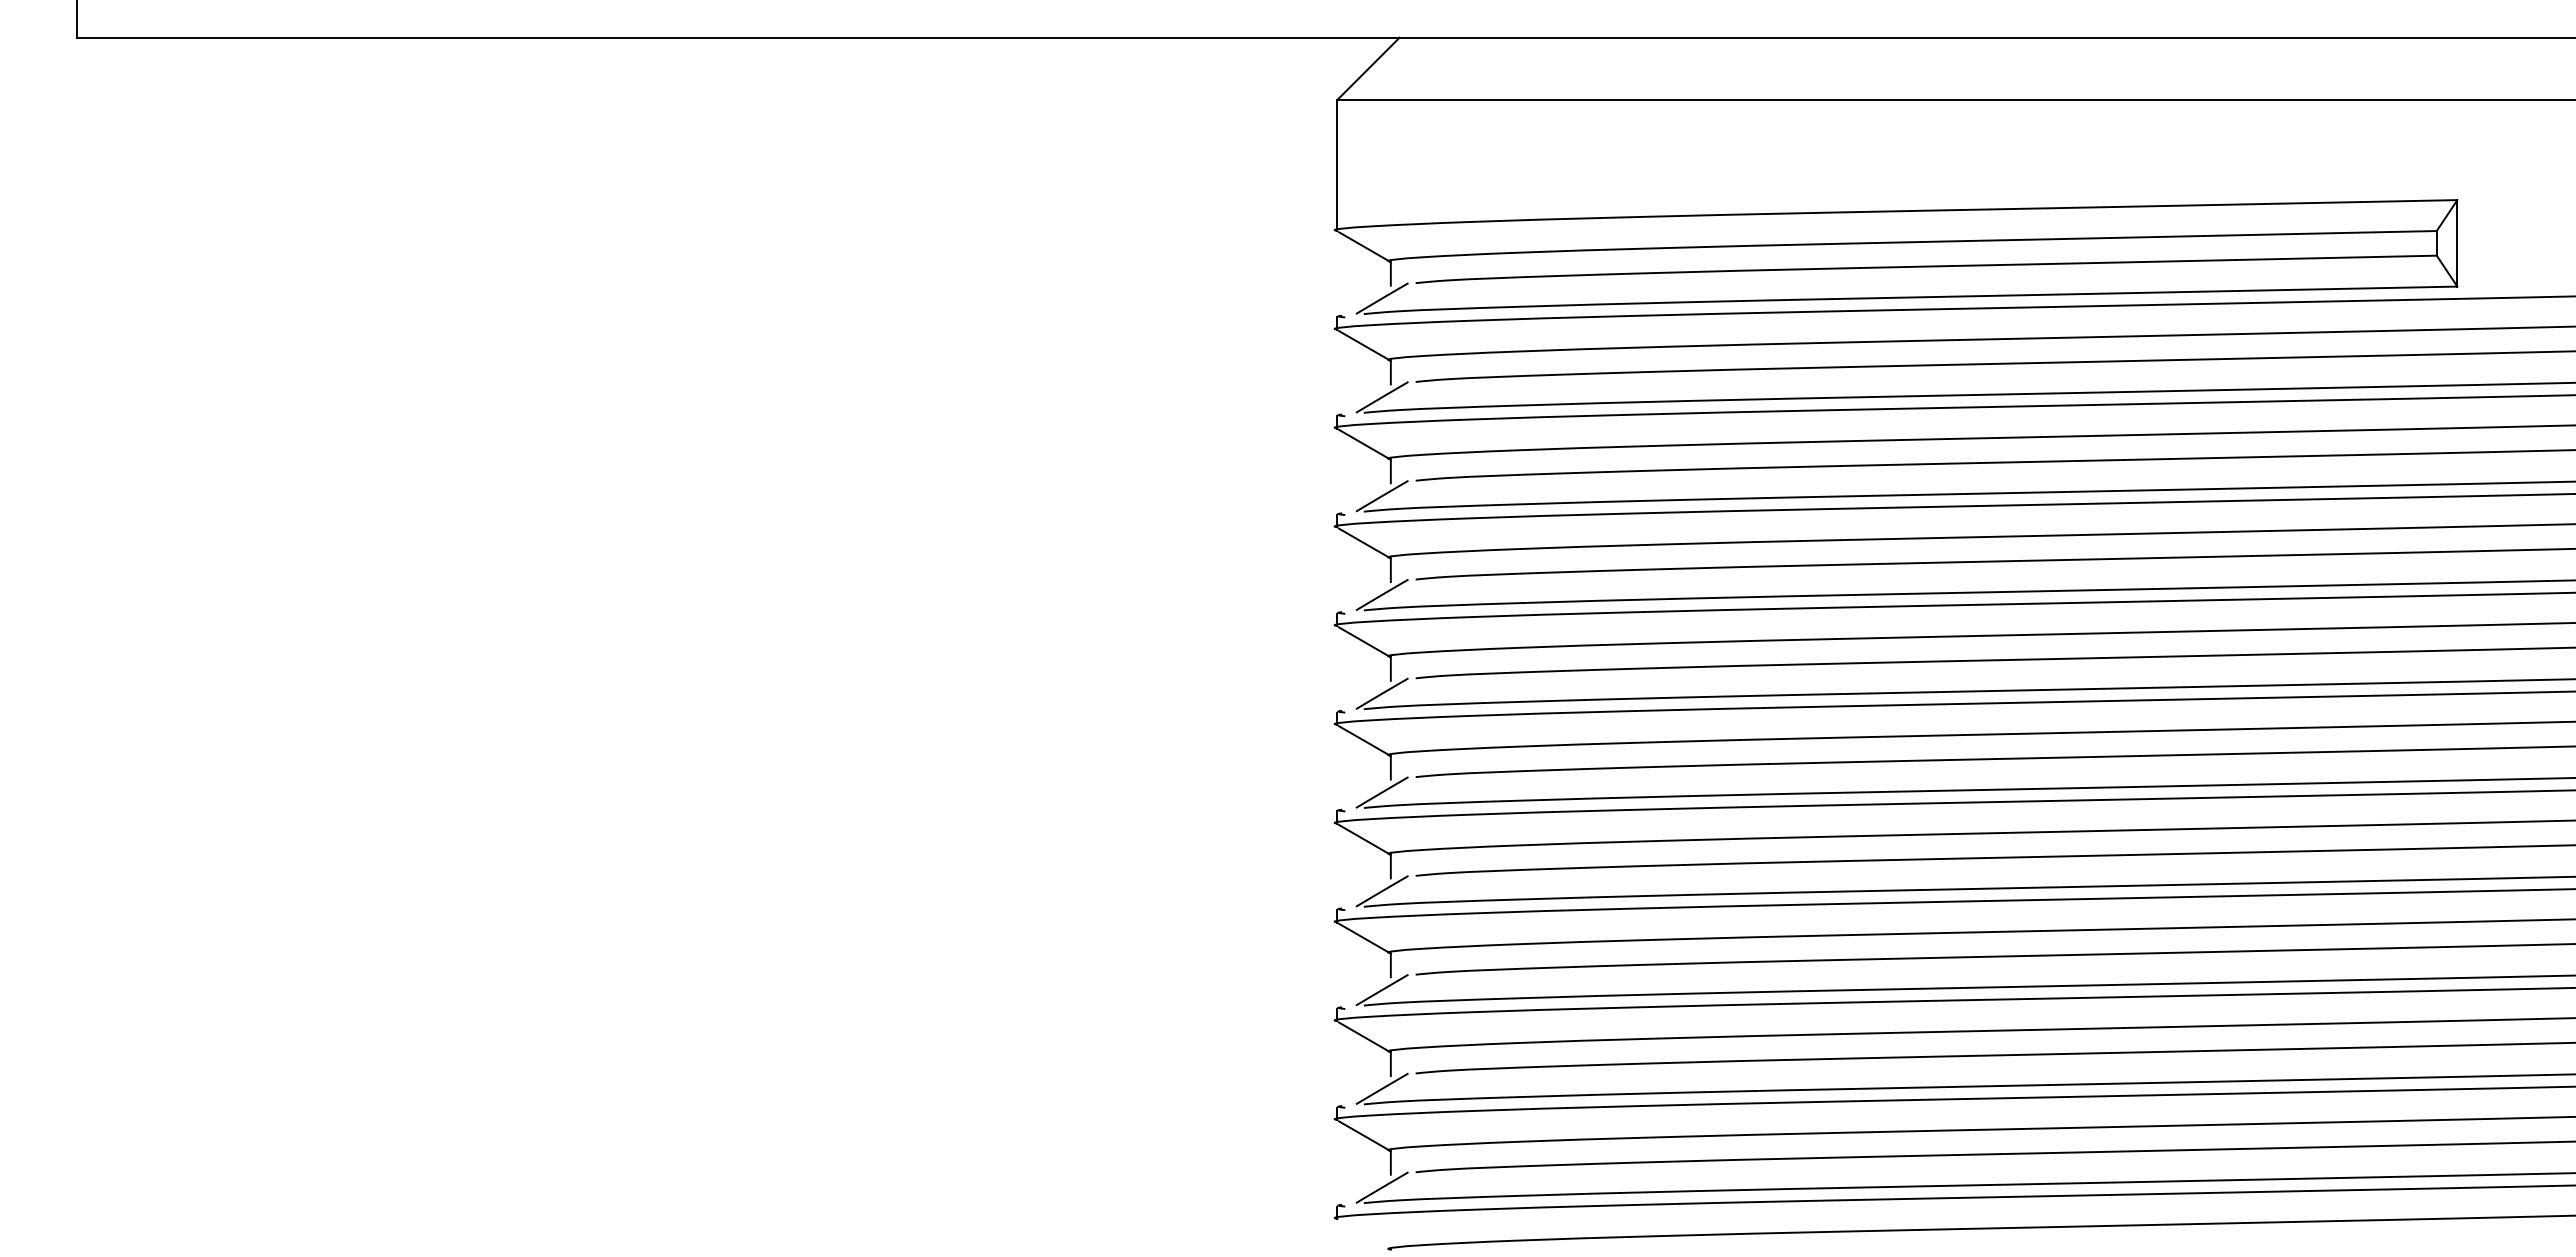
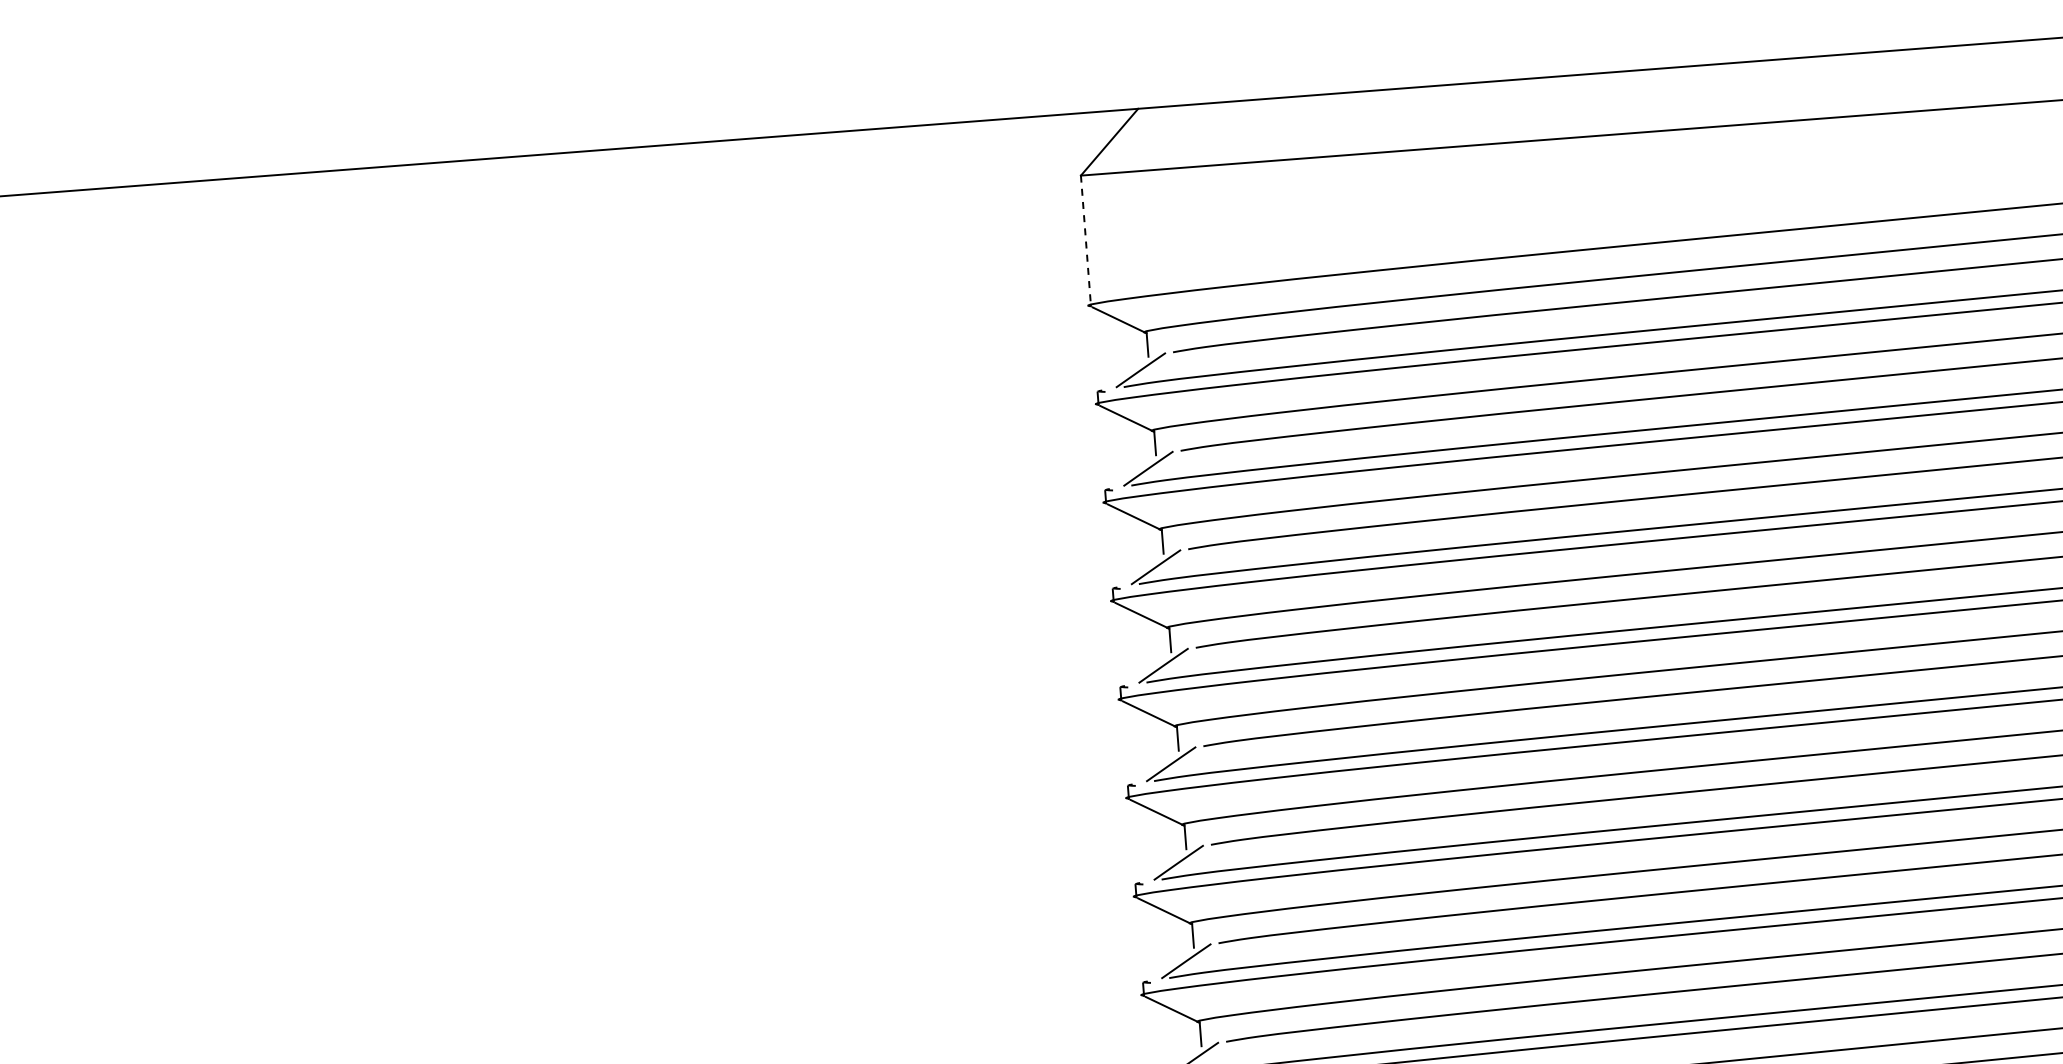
line: (1337, 165) -> (1086, 241), solid -> dashed

